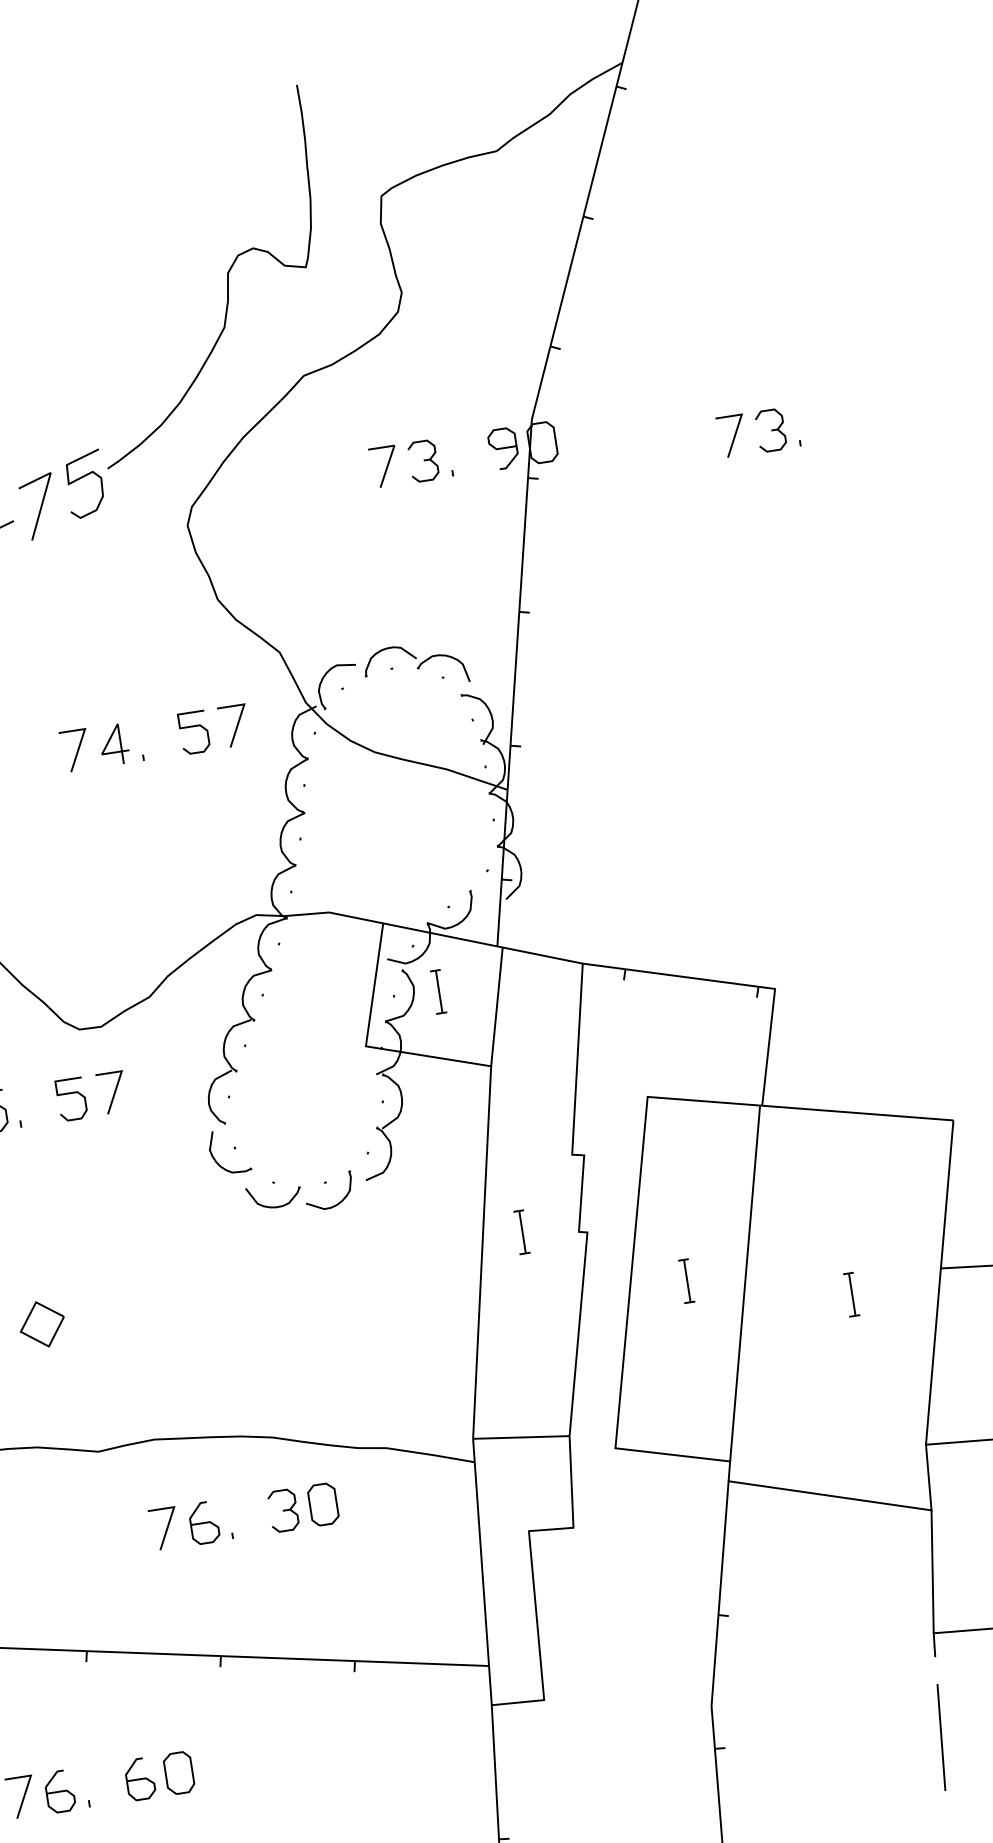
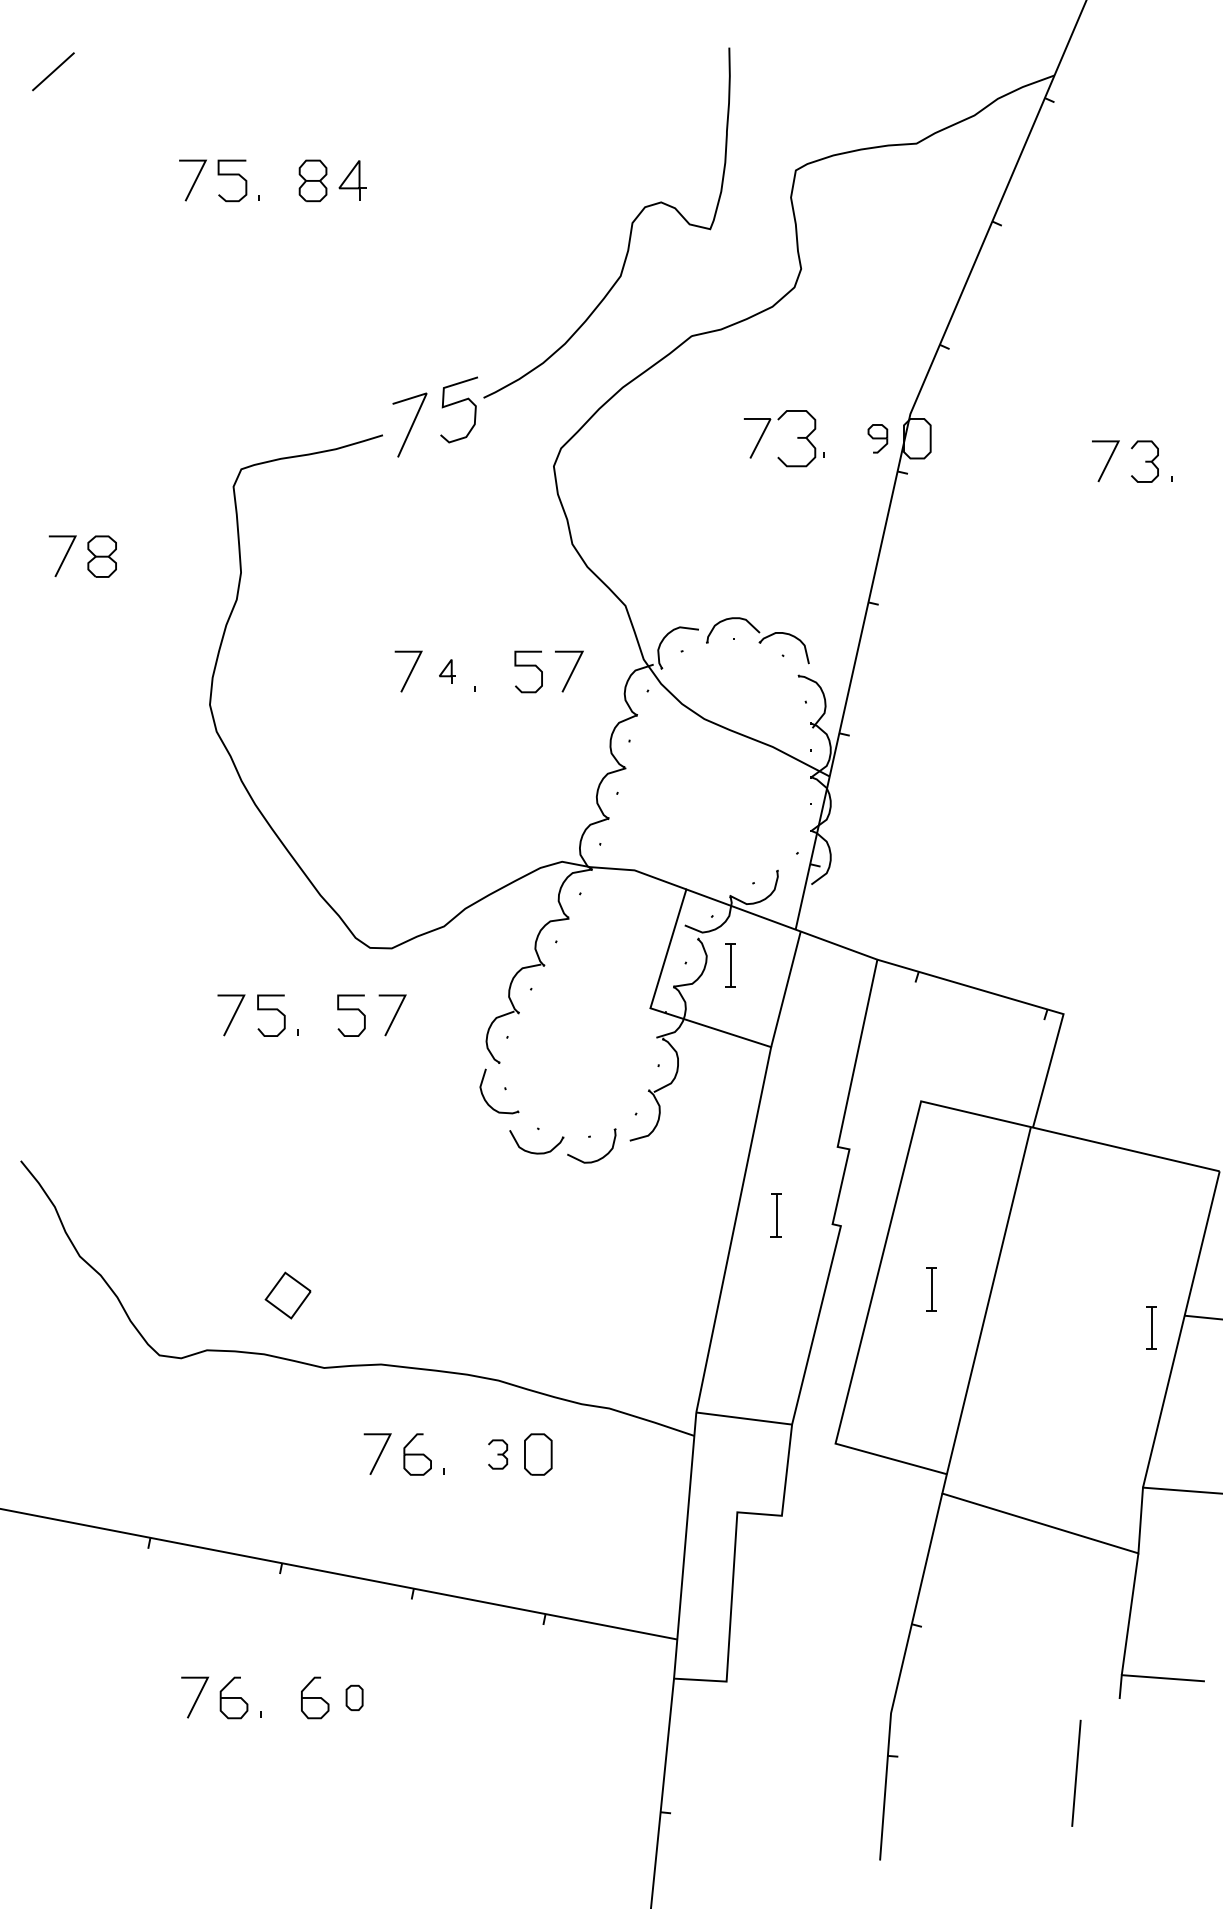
part: (503, 448) -> (877, 438), size x0.7
part: (423, 460) -> (796, 438), size x1.4
part: (113, 744) -> (447, 671), size x0.6
part: (851, 1294) -> (1151, 1327), moved
part: (41, 1324) -> (287, 1295), moved
part: (283, 1510) -> (497, 1454), size x0.7
line: (941, 1736) -> (1076, 1772), moved
part: (178, 1772) -> (354, 1697), size x0.6

